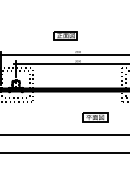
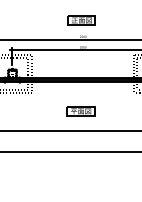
part: (65, 35) -> (81, 20), moved
part: (95, 117) -> (81, 111), moved

